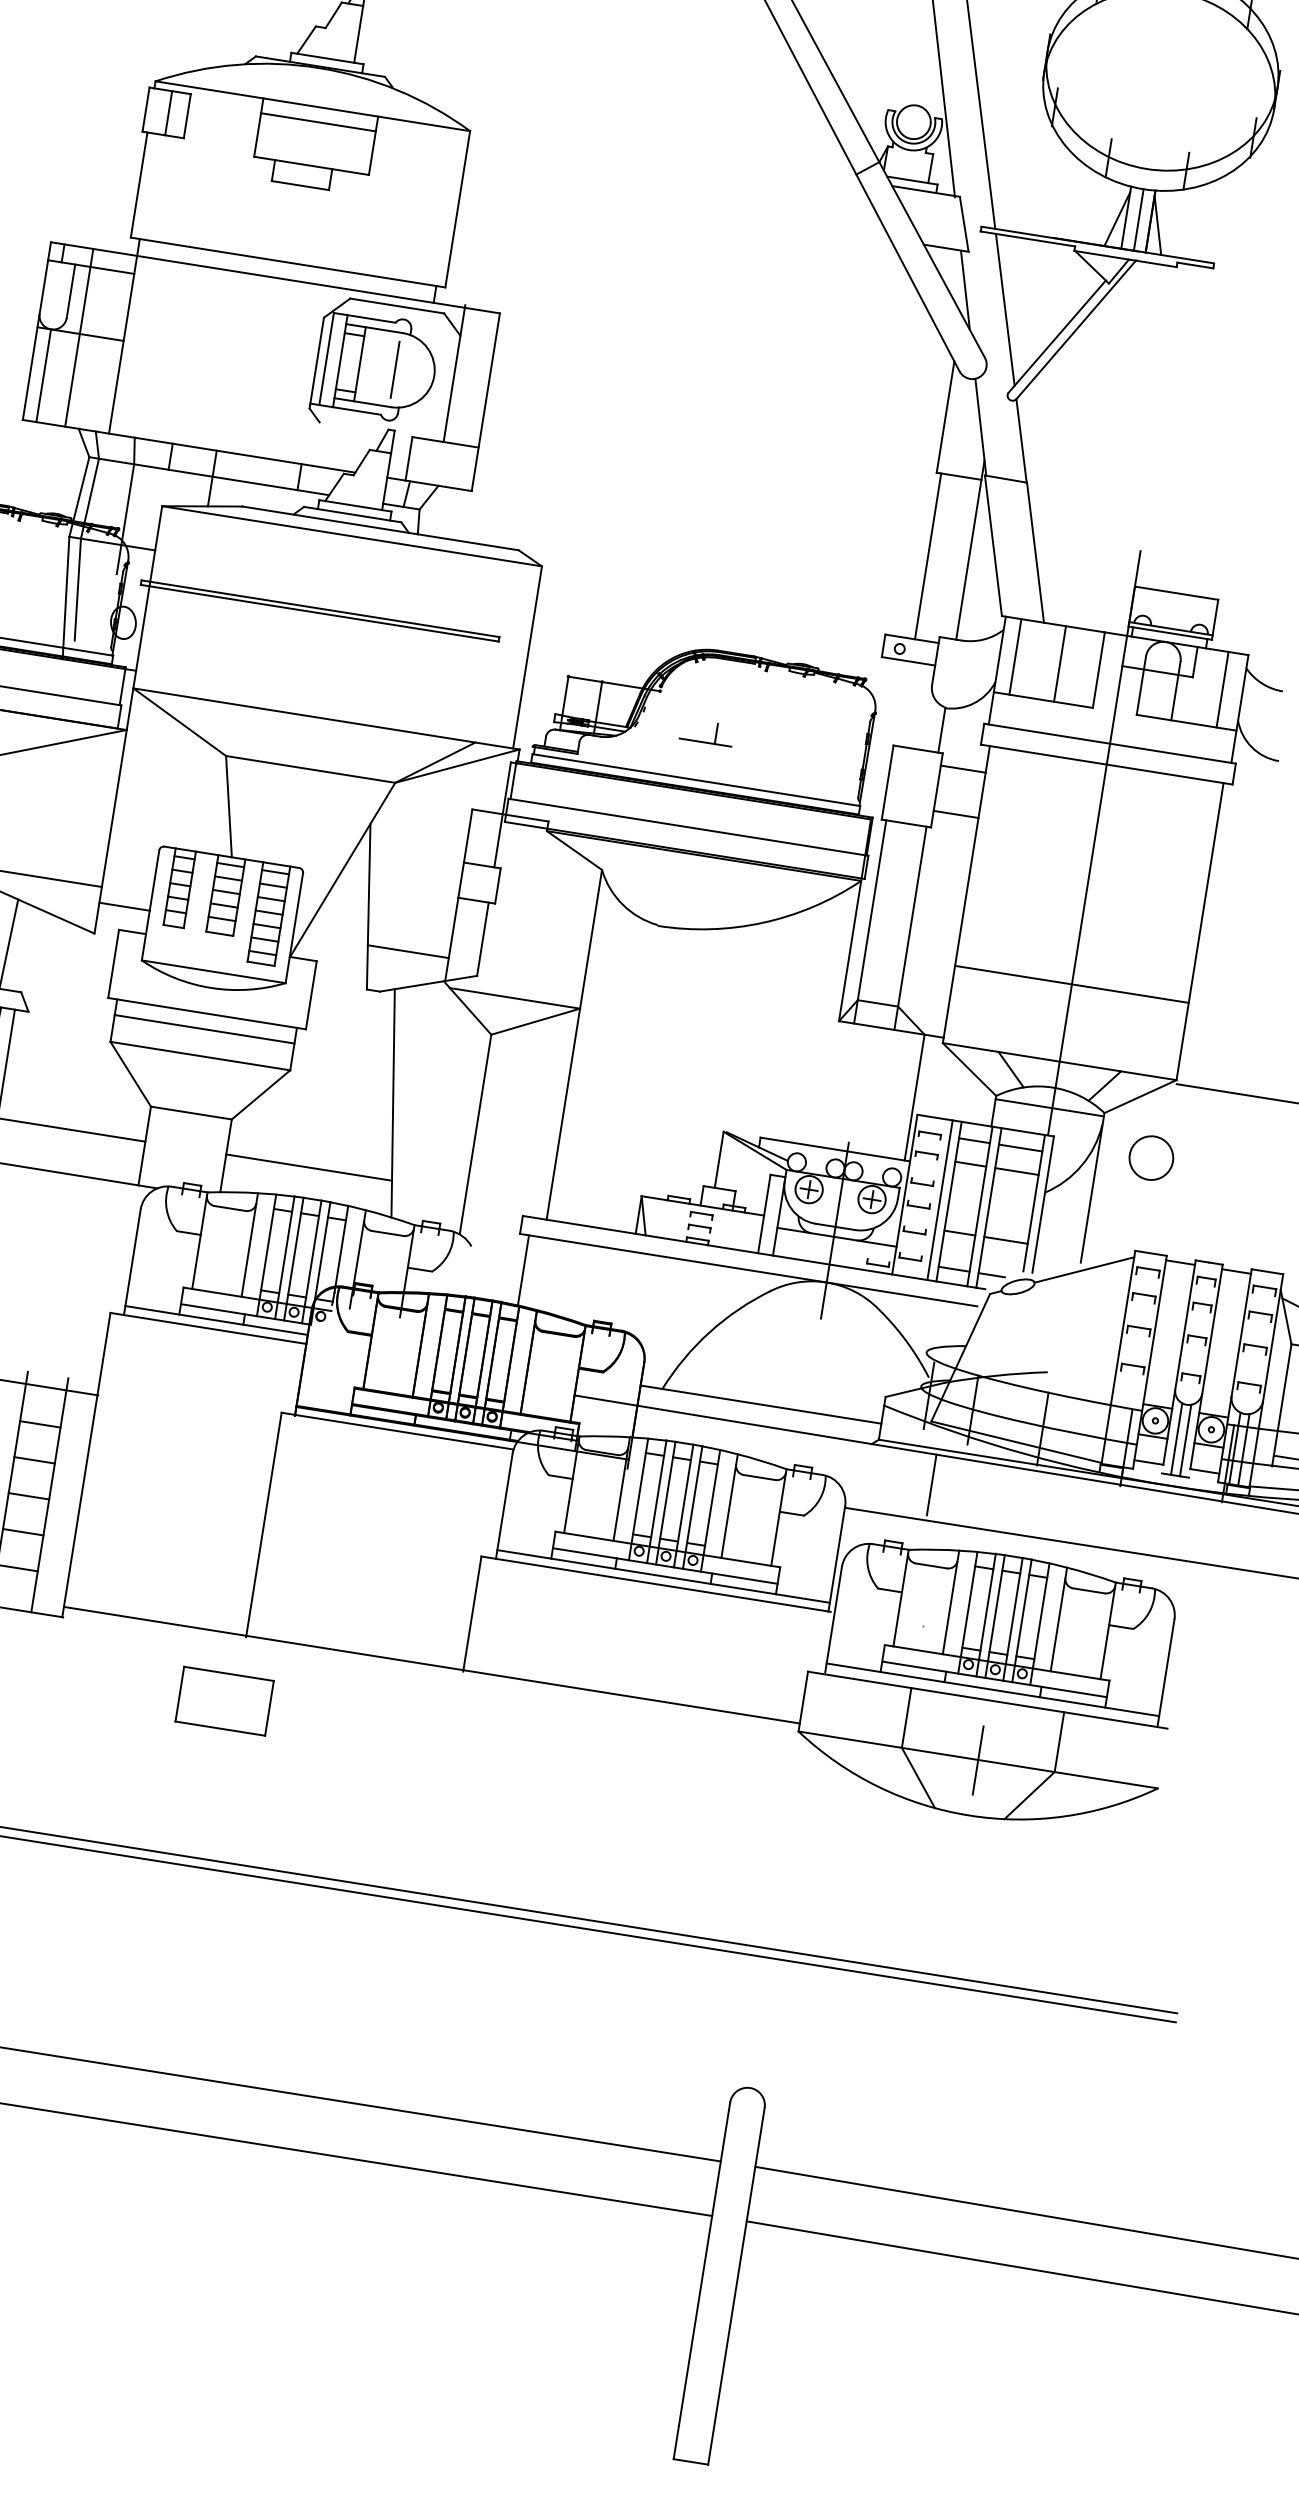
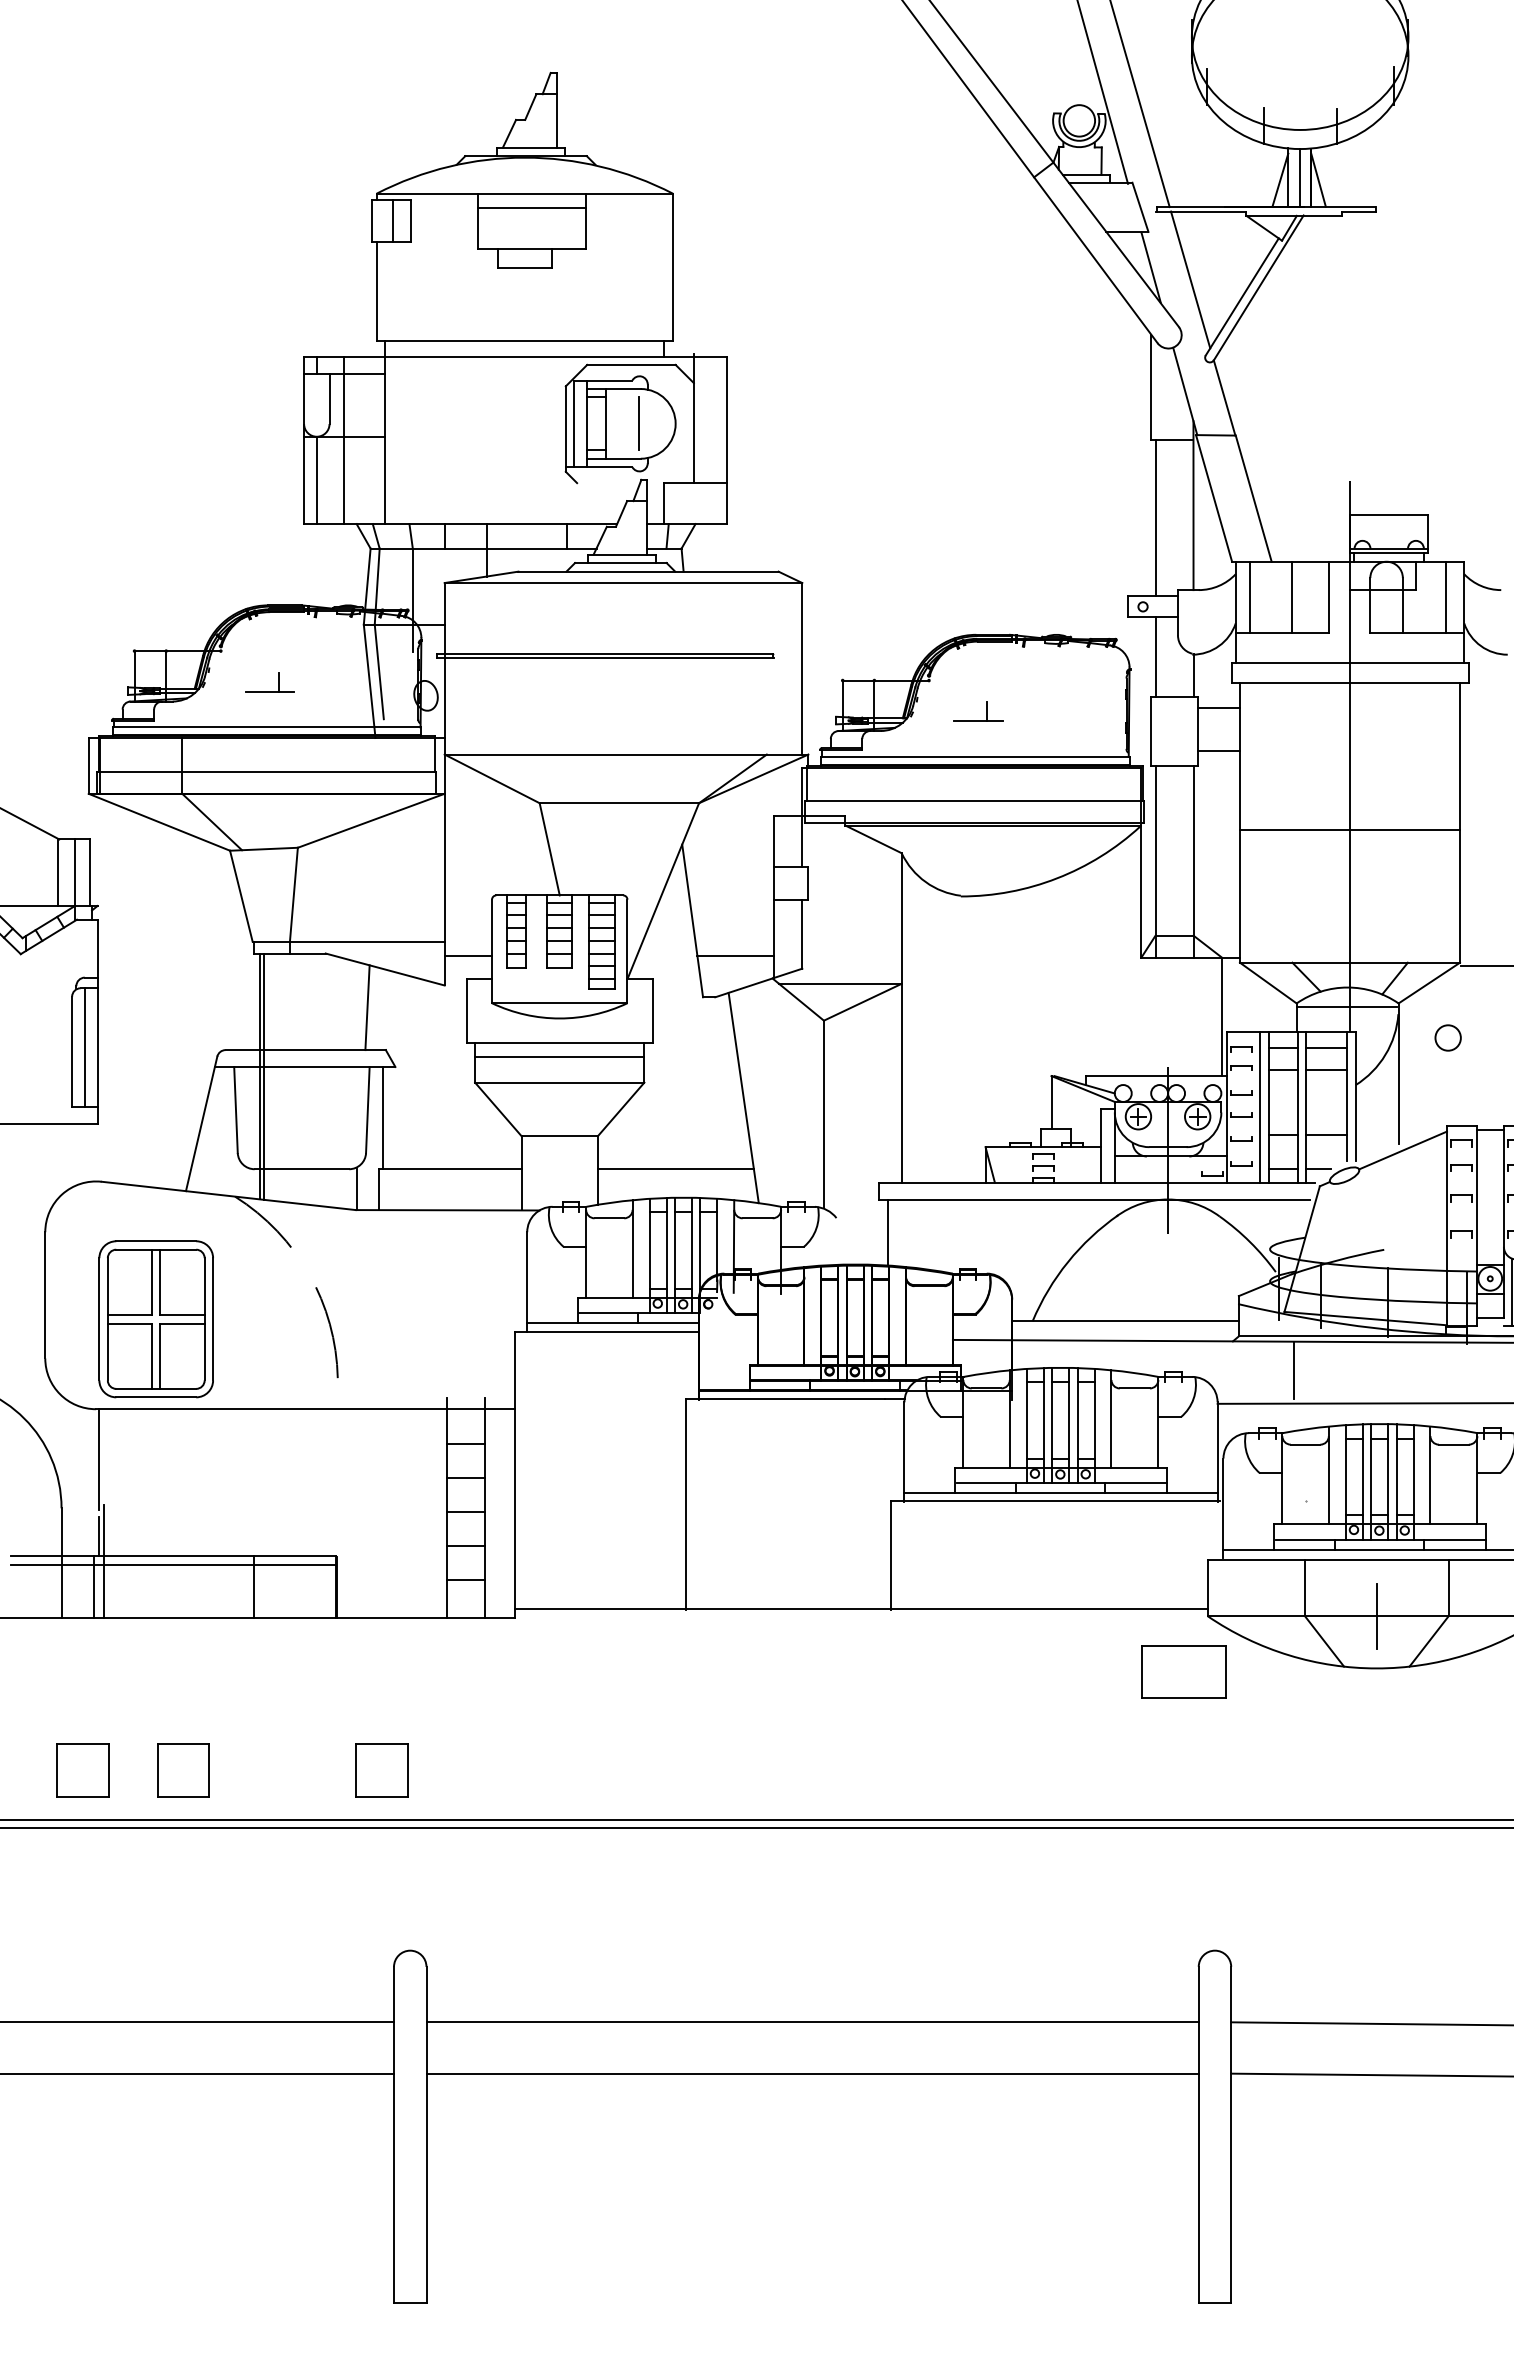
line: (904, 703) -> (1155, 656), added
line: (1071, 983) -> (1349, 829), moved
circle: (1150, 1157) -> (1447, 1037), size x0.62
part: (224, 1700) -> (1183, 1671), moved

